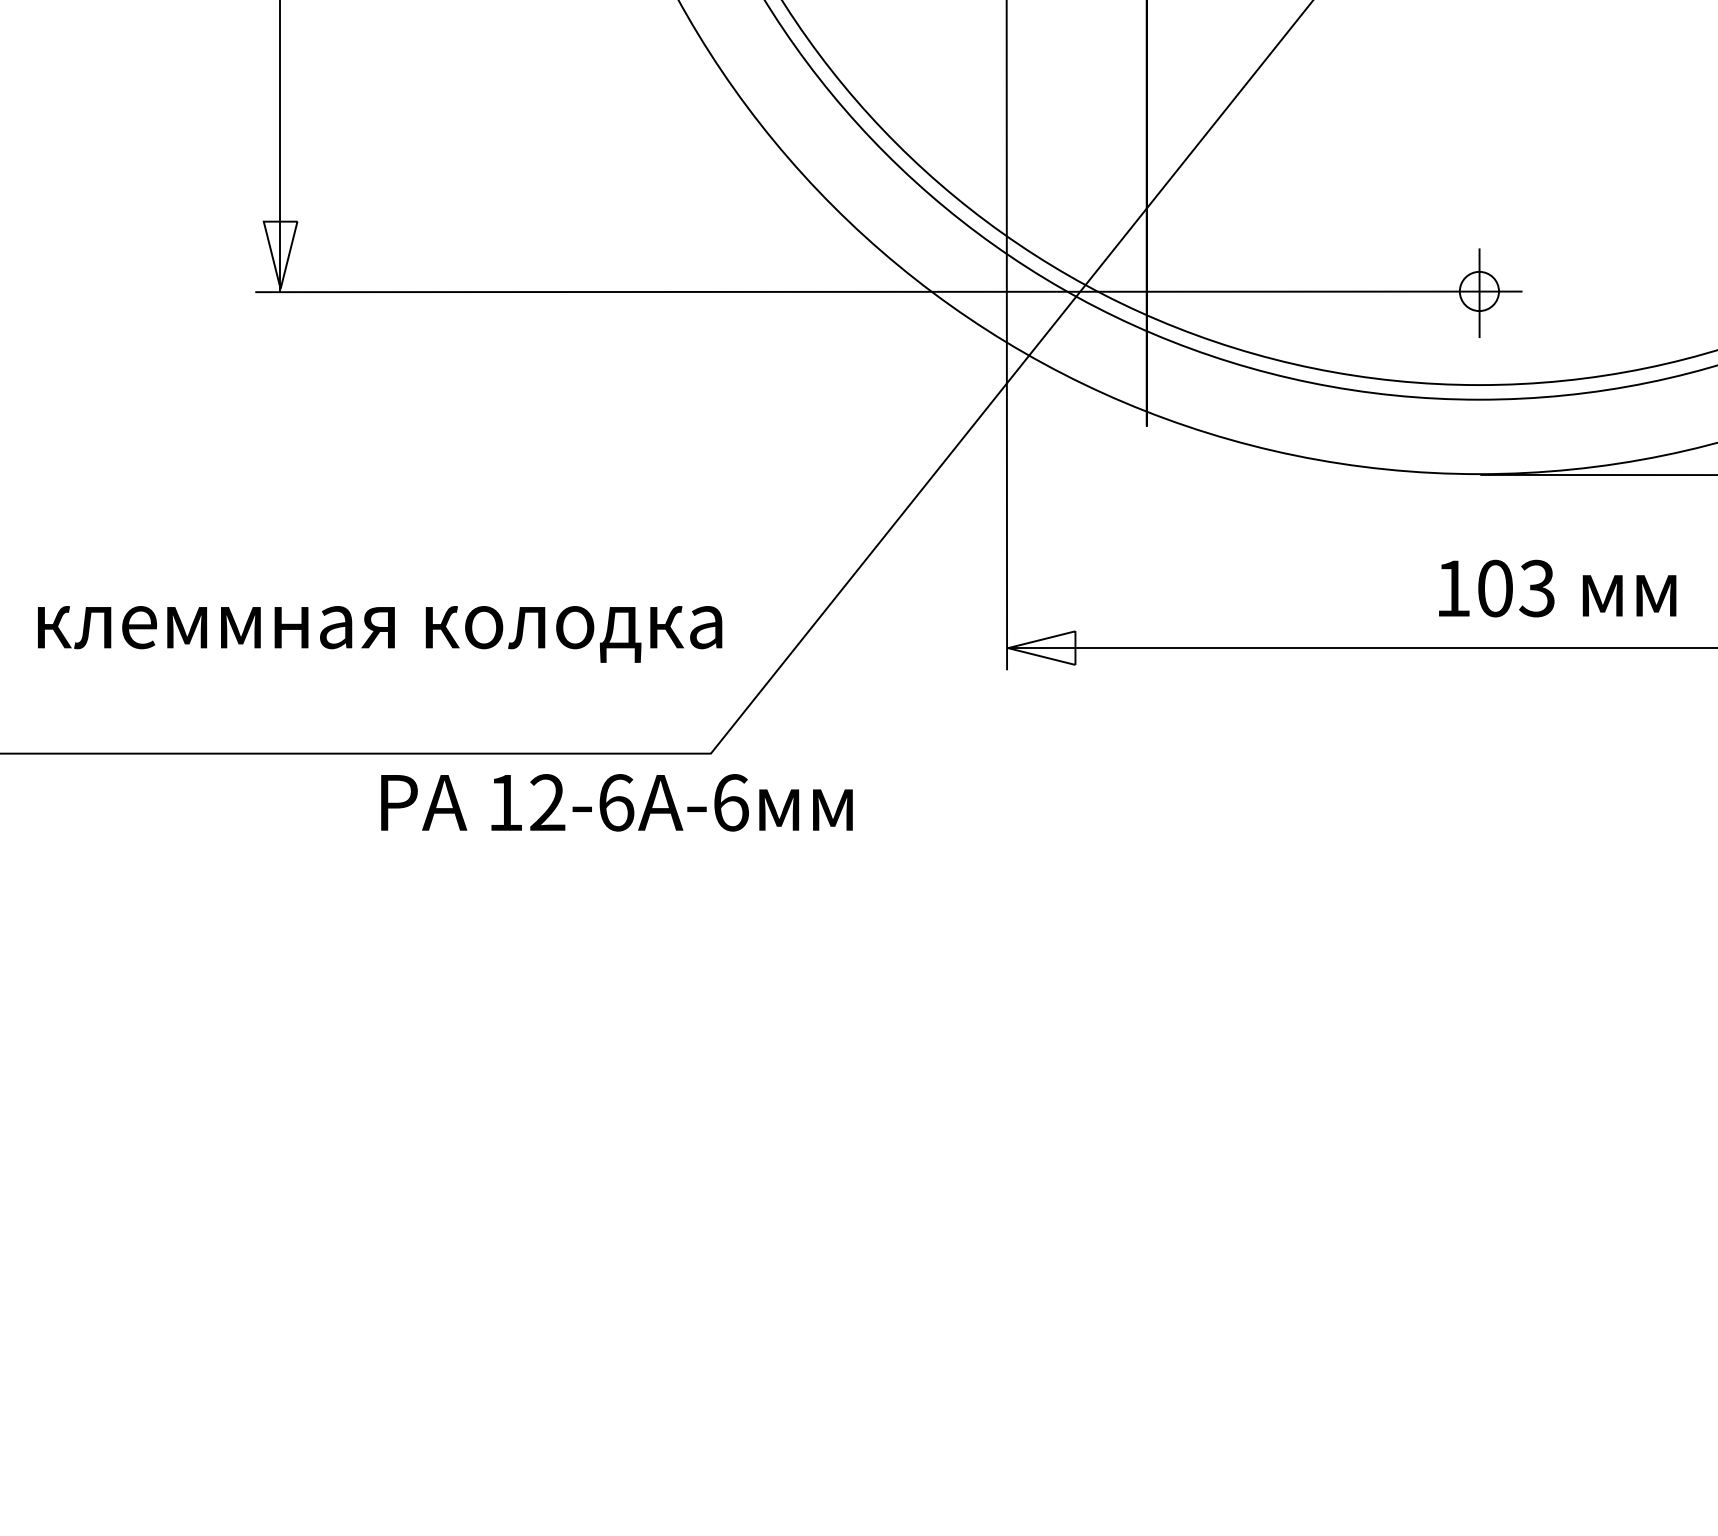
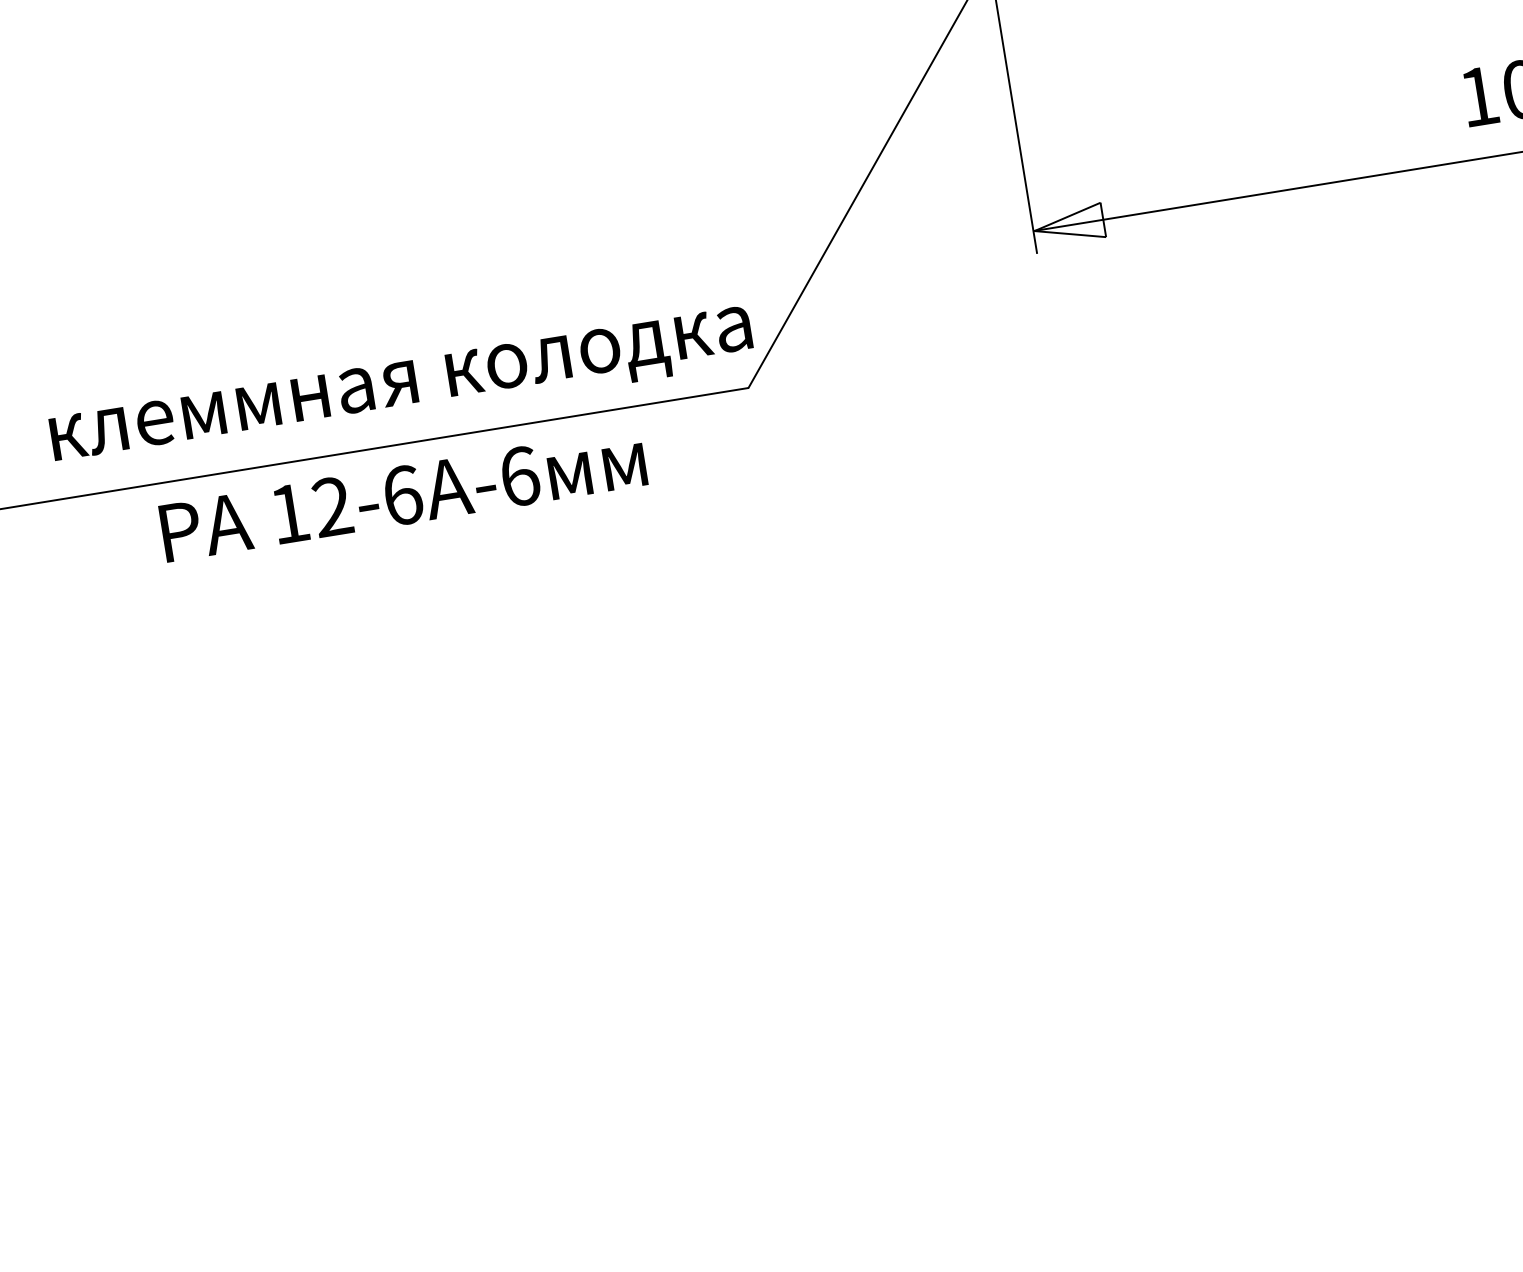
text: (380, 634) -> (402, 390), moved
text: (616, 802) -> (402, 495), moved

